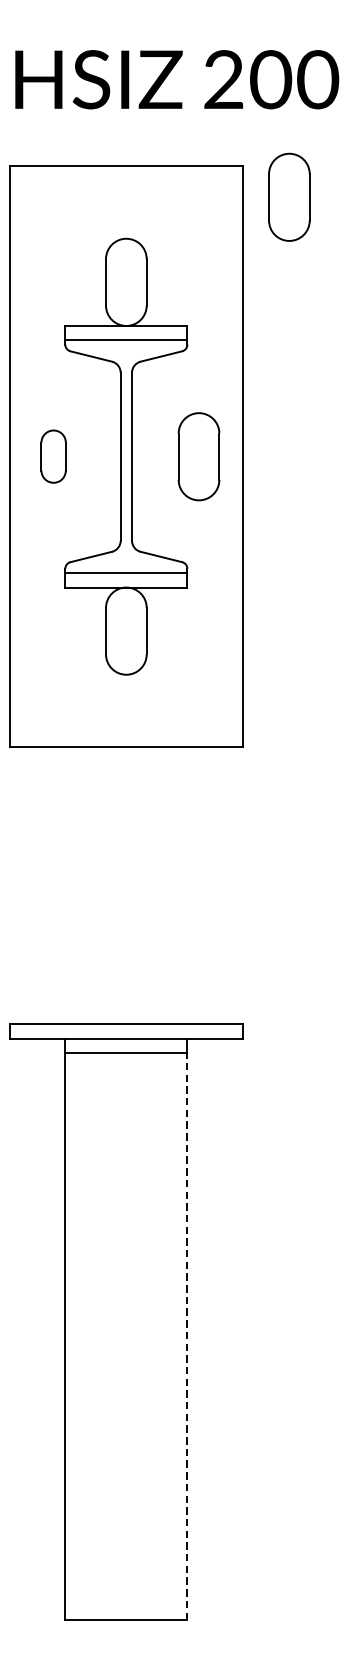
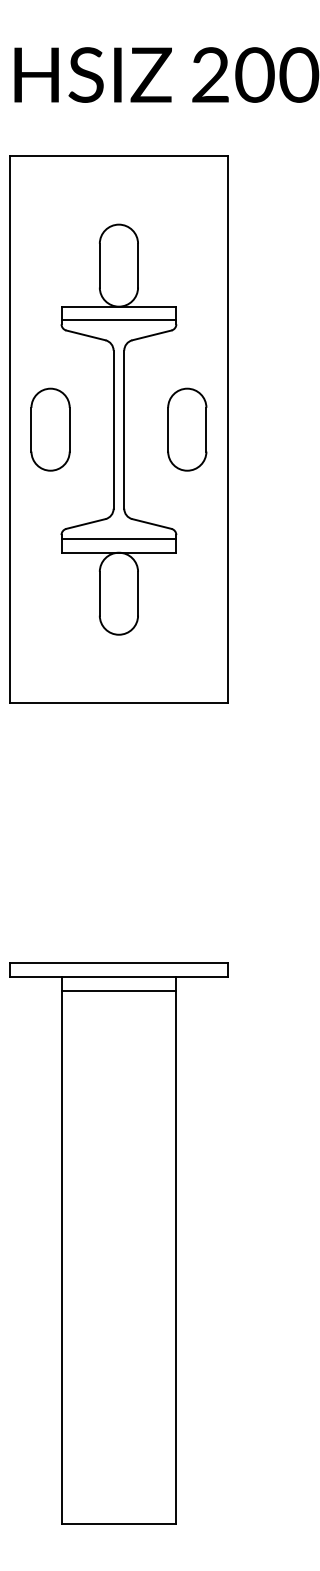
part: (289, 197) -> (272, 185), removed
part: (53, 456) -> (50, 429), size x1.67
line: (187, 1336) -> (176, 1257), dashed -> solid

